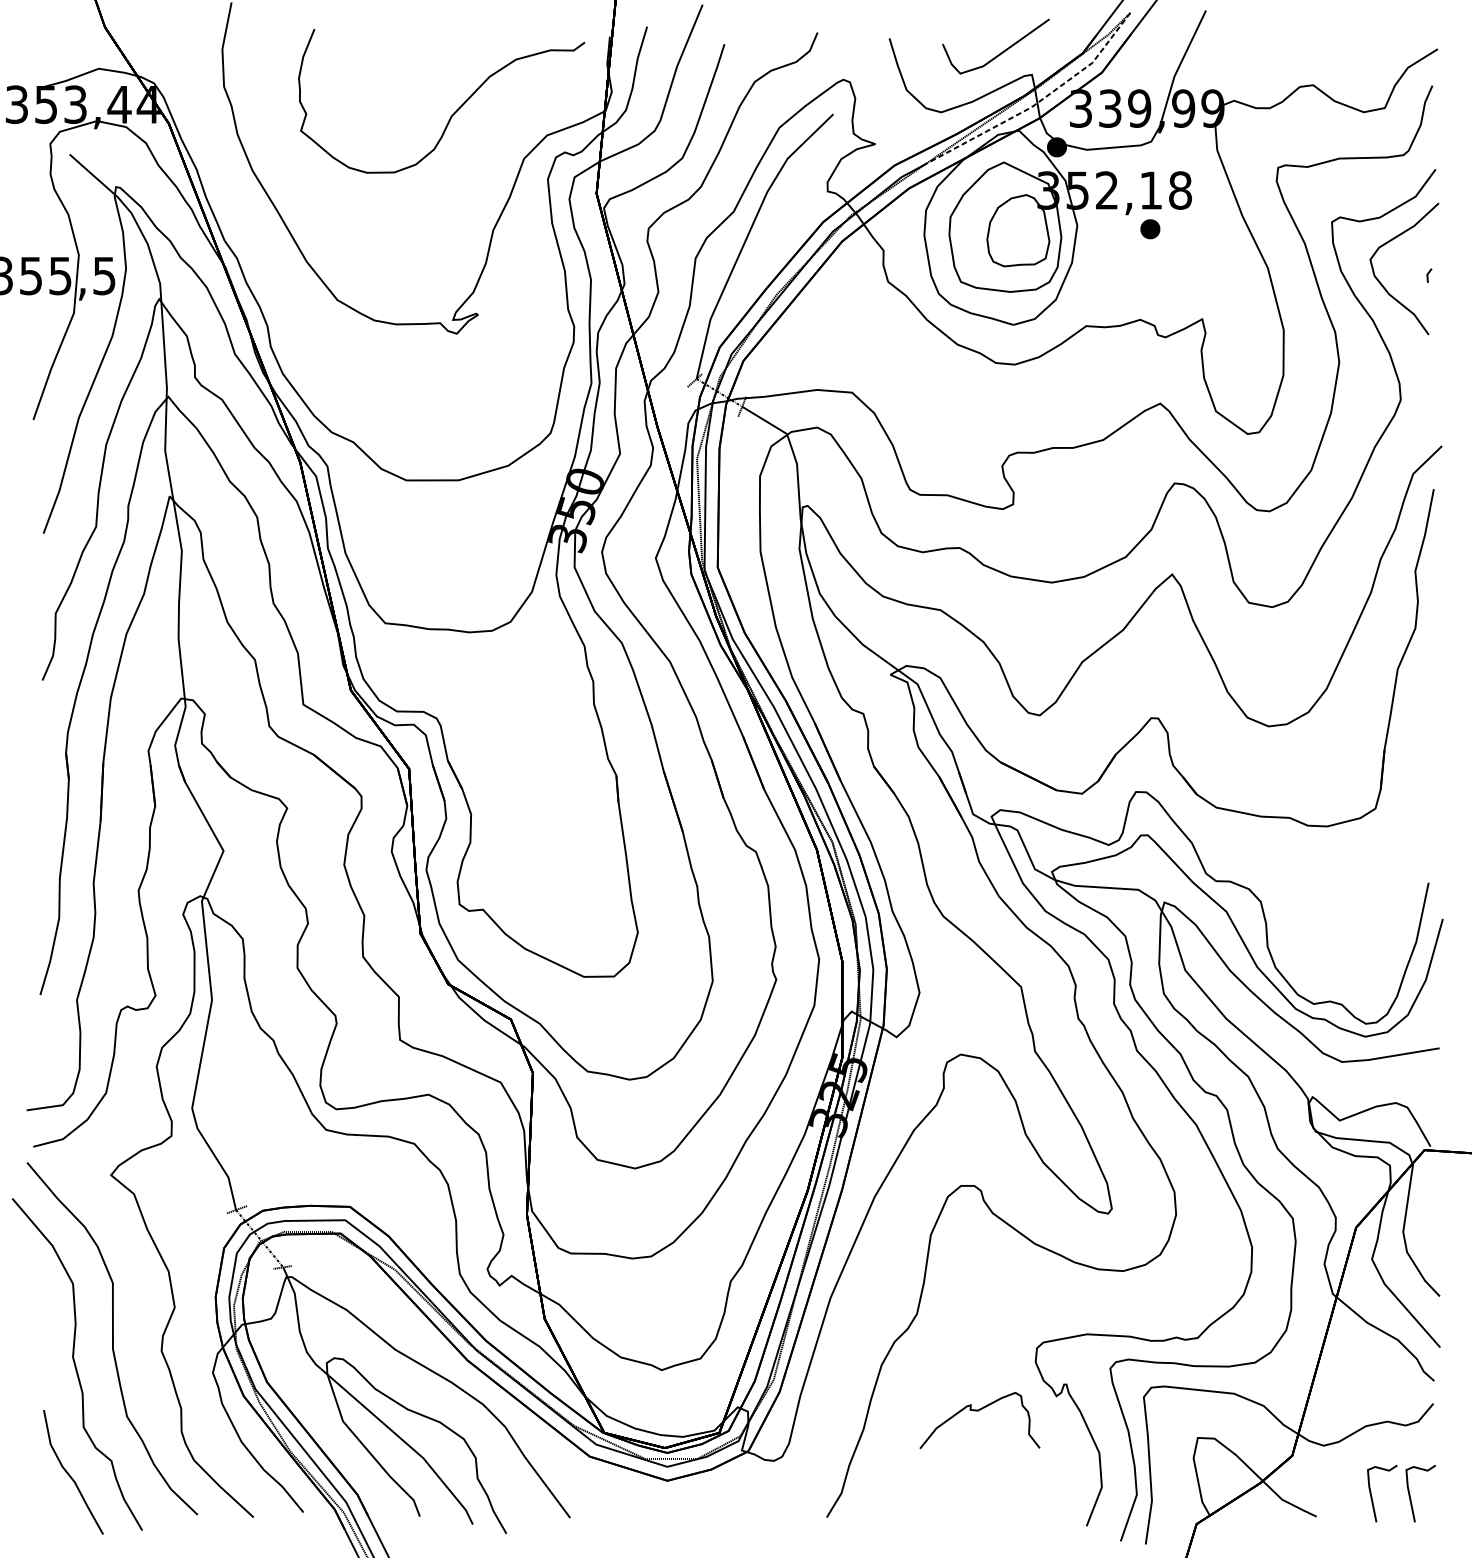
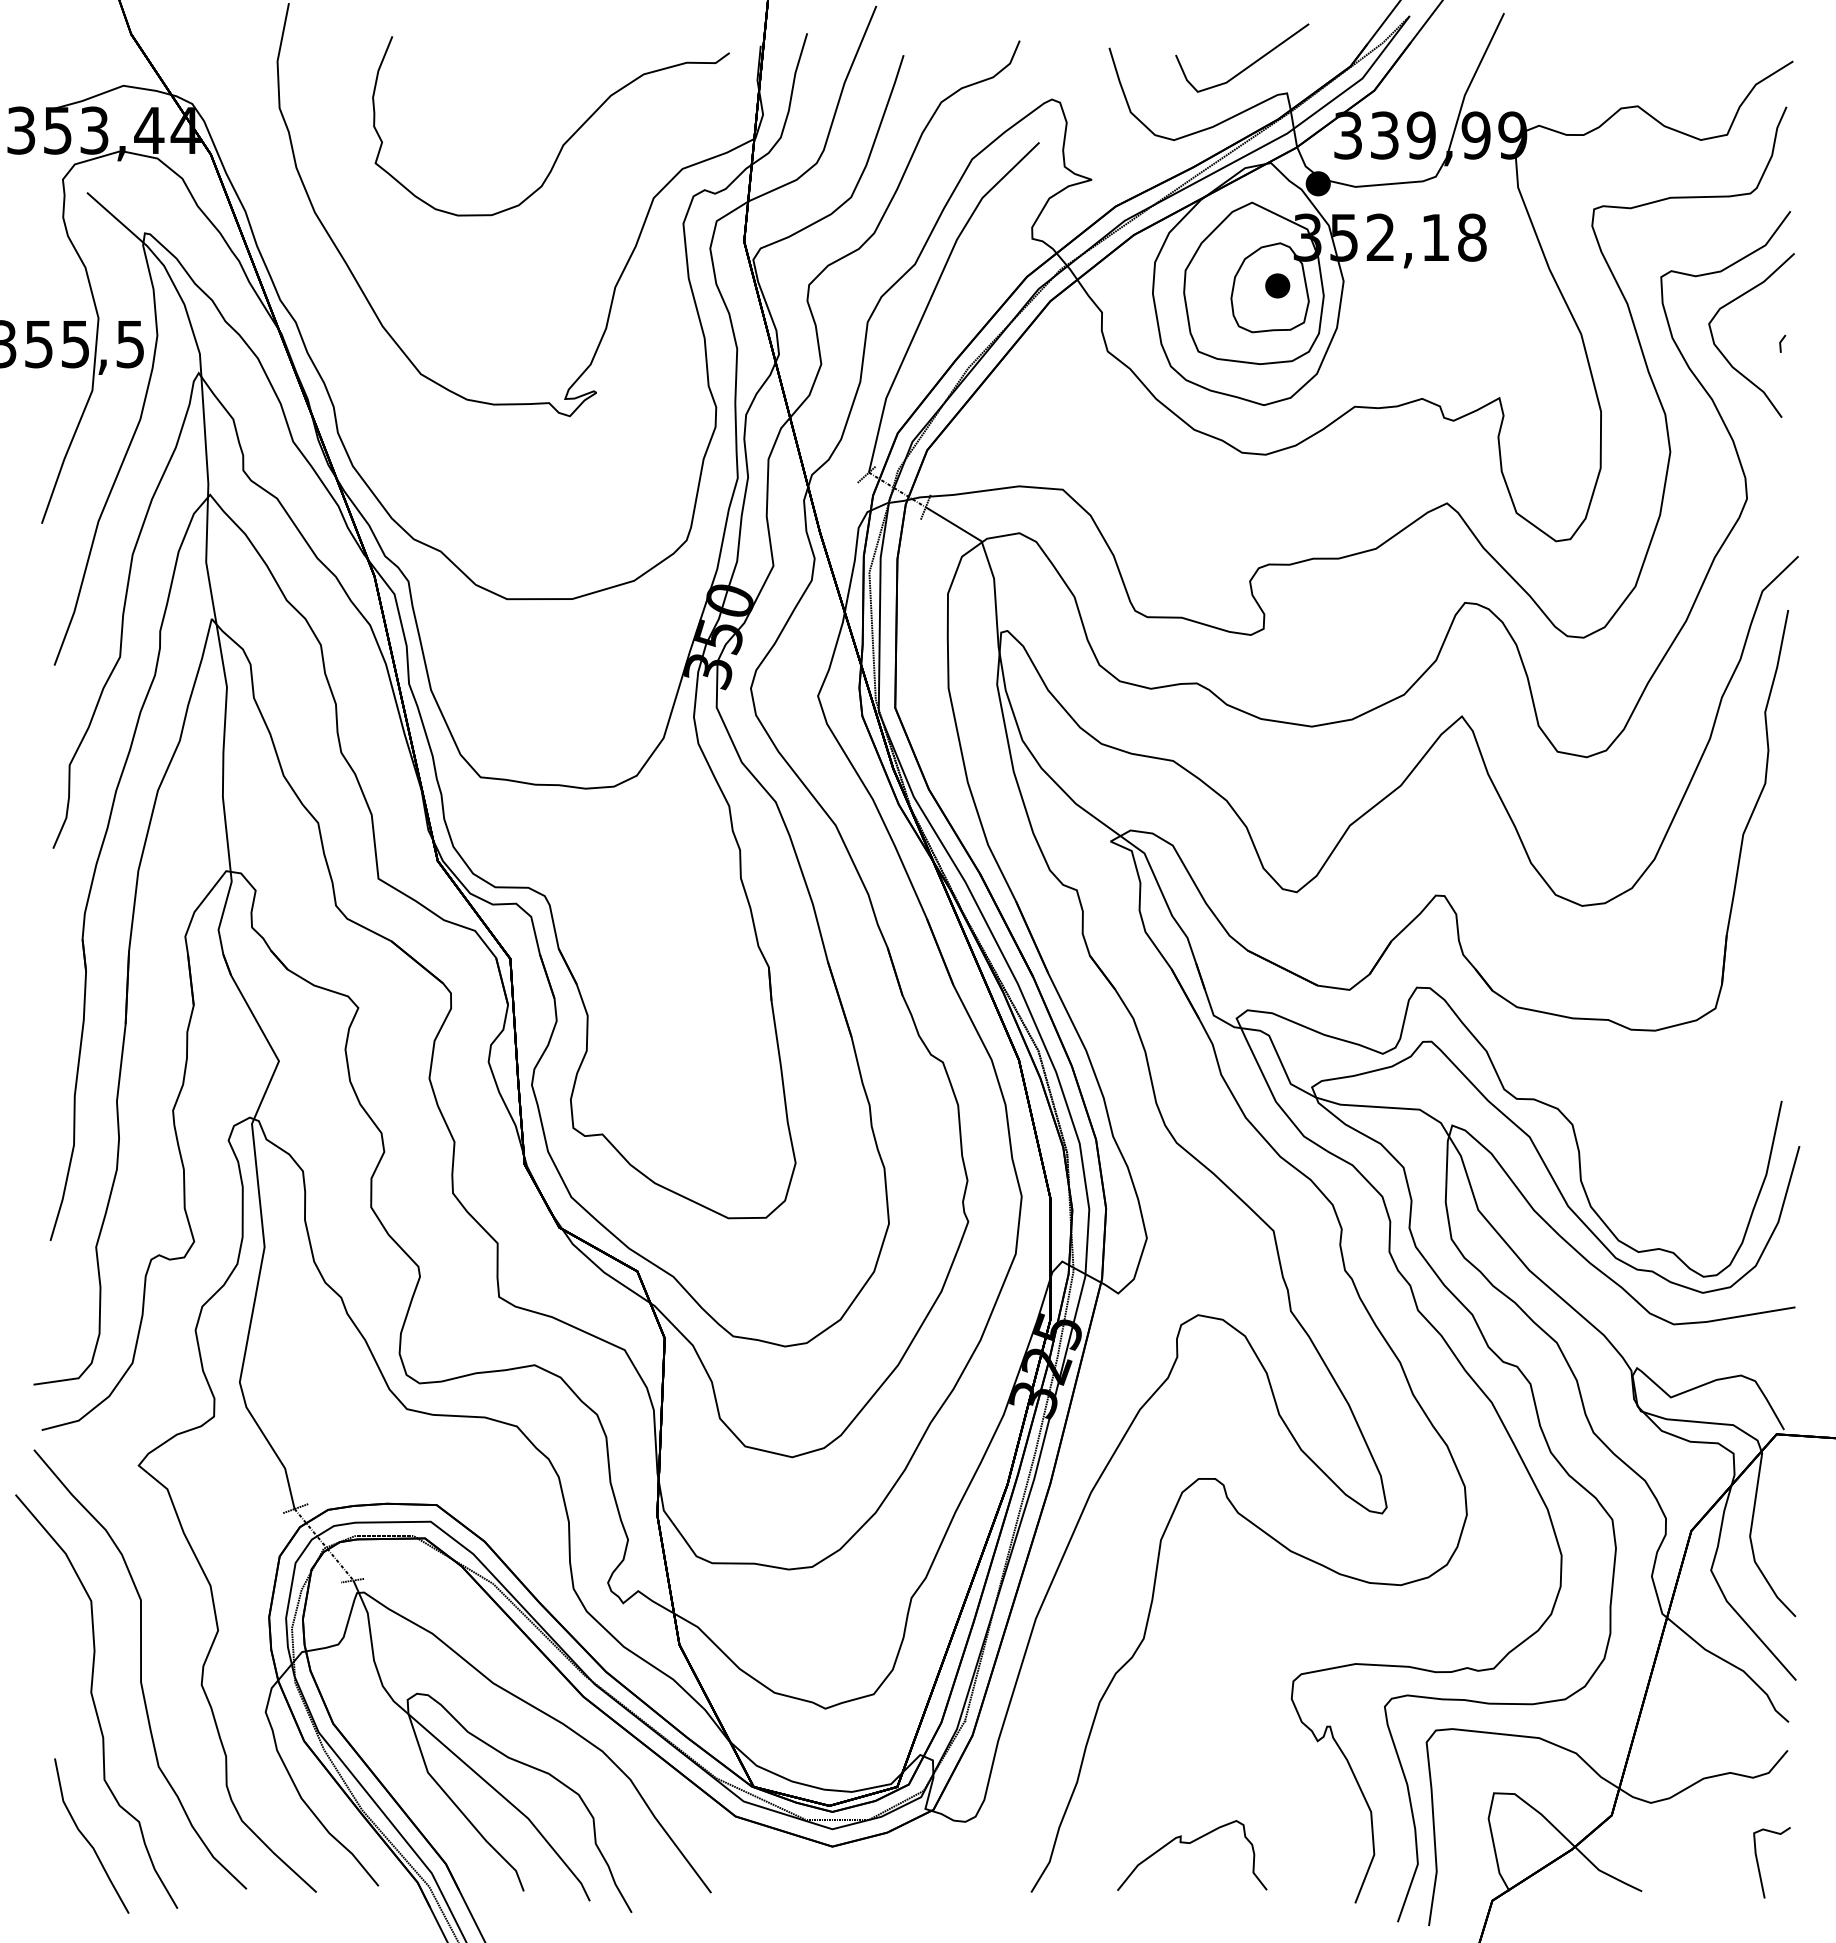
line: (1038, 102) -> (1295, 127), dashed -> solid
part: (1150, 228) -> (1277, 285), moved
curve: (977, 1411) -> (1189, 1844), moved
curve: (1372, 1496) -> (1711, 1866), removed

